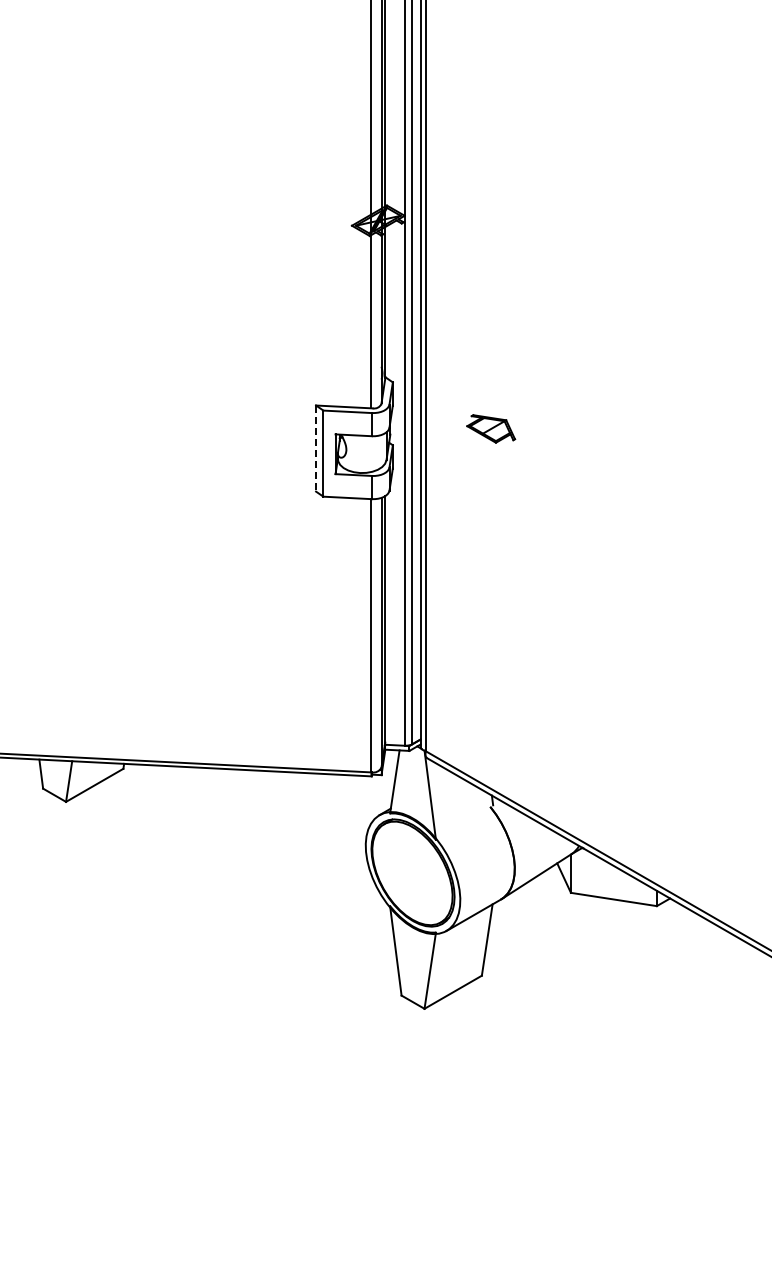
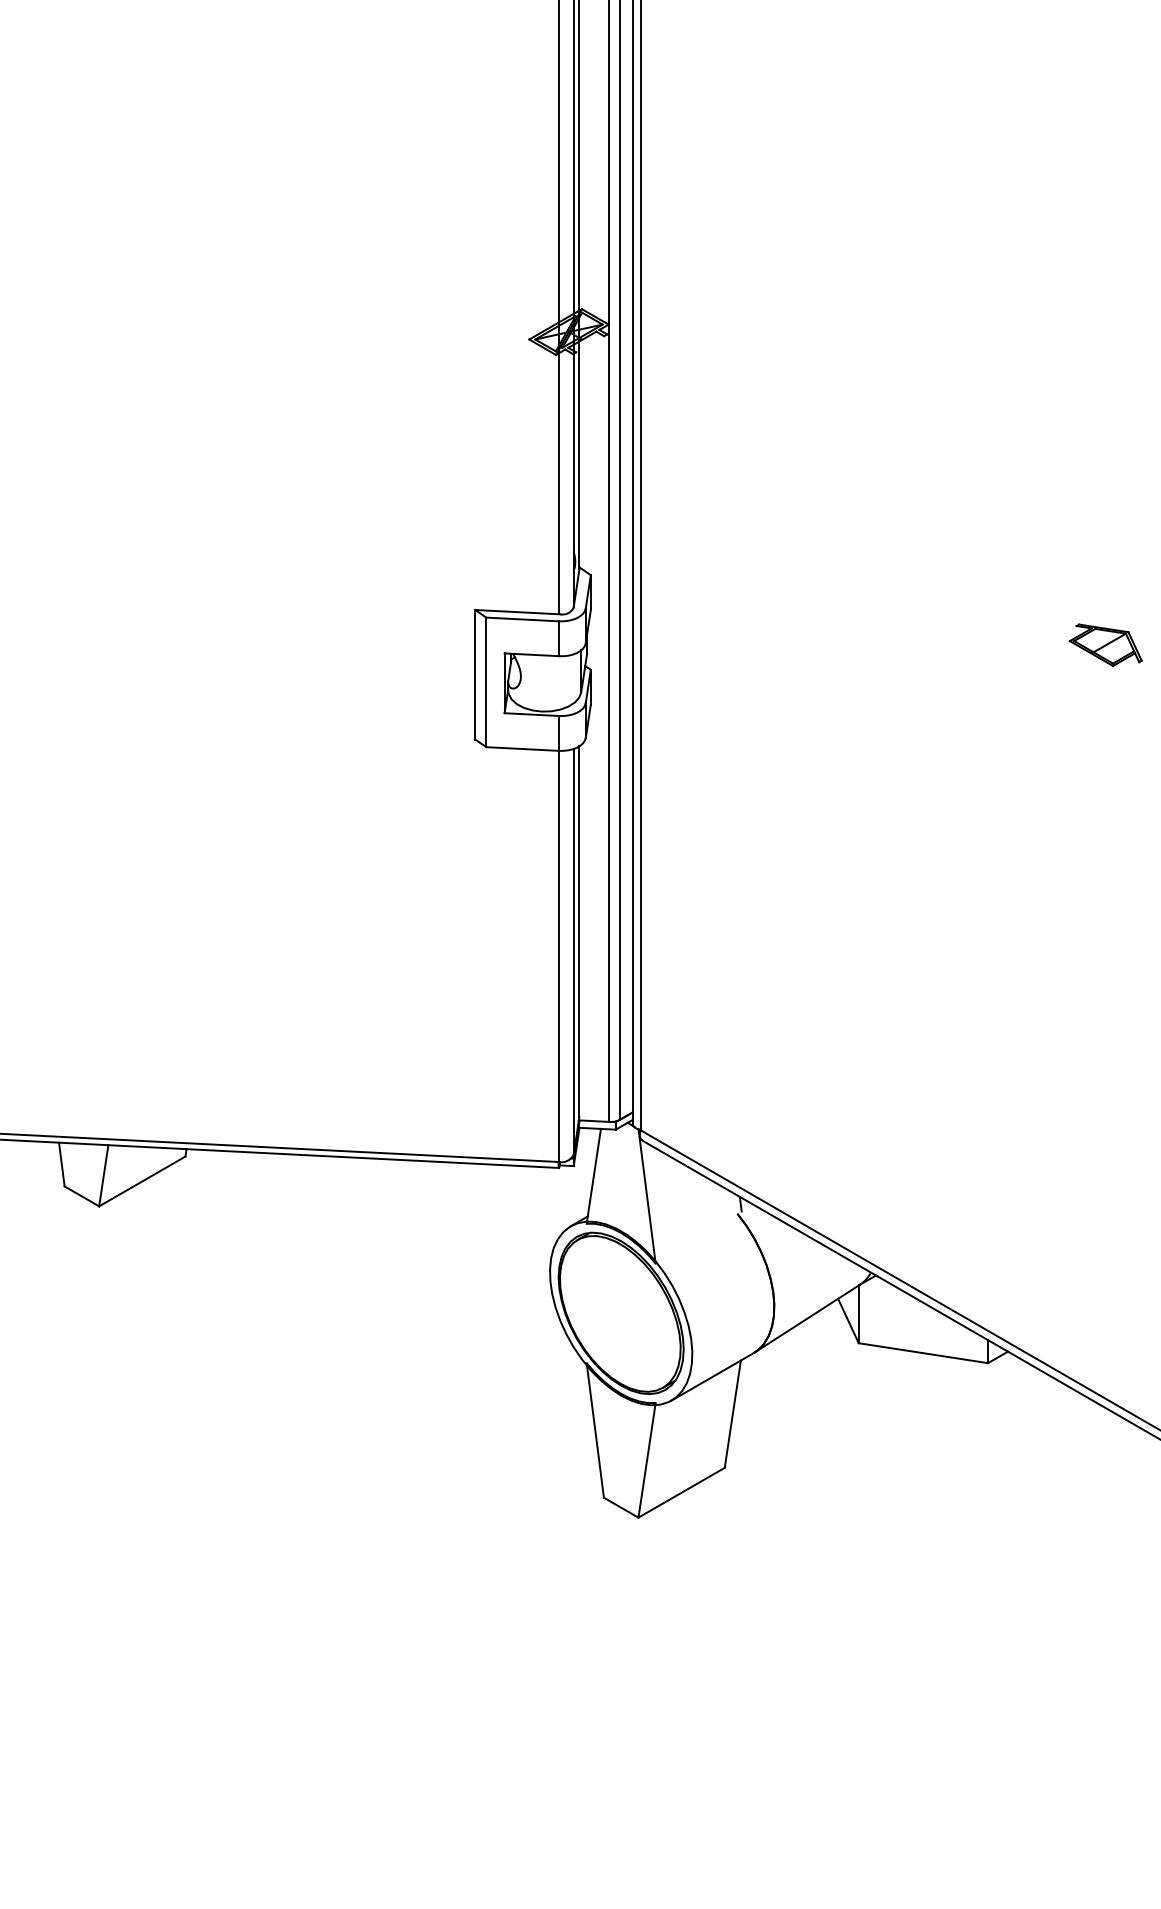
part: (491, 428) -> (1106, 644), moved
line: (316, 449) -> (475, 676), dashed -> solid

